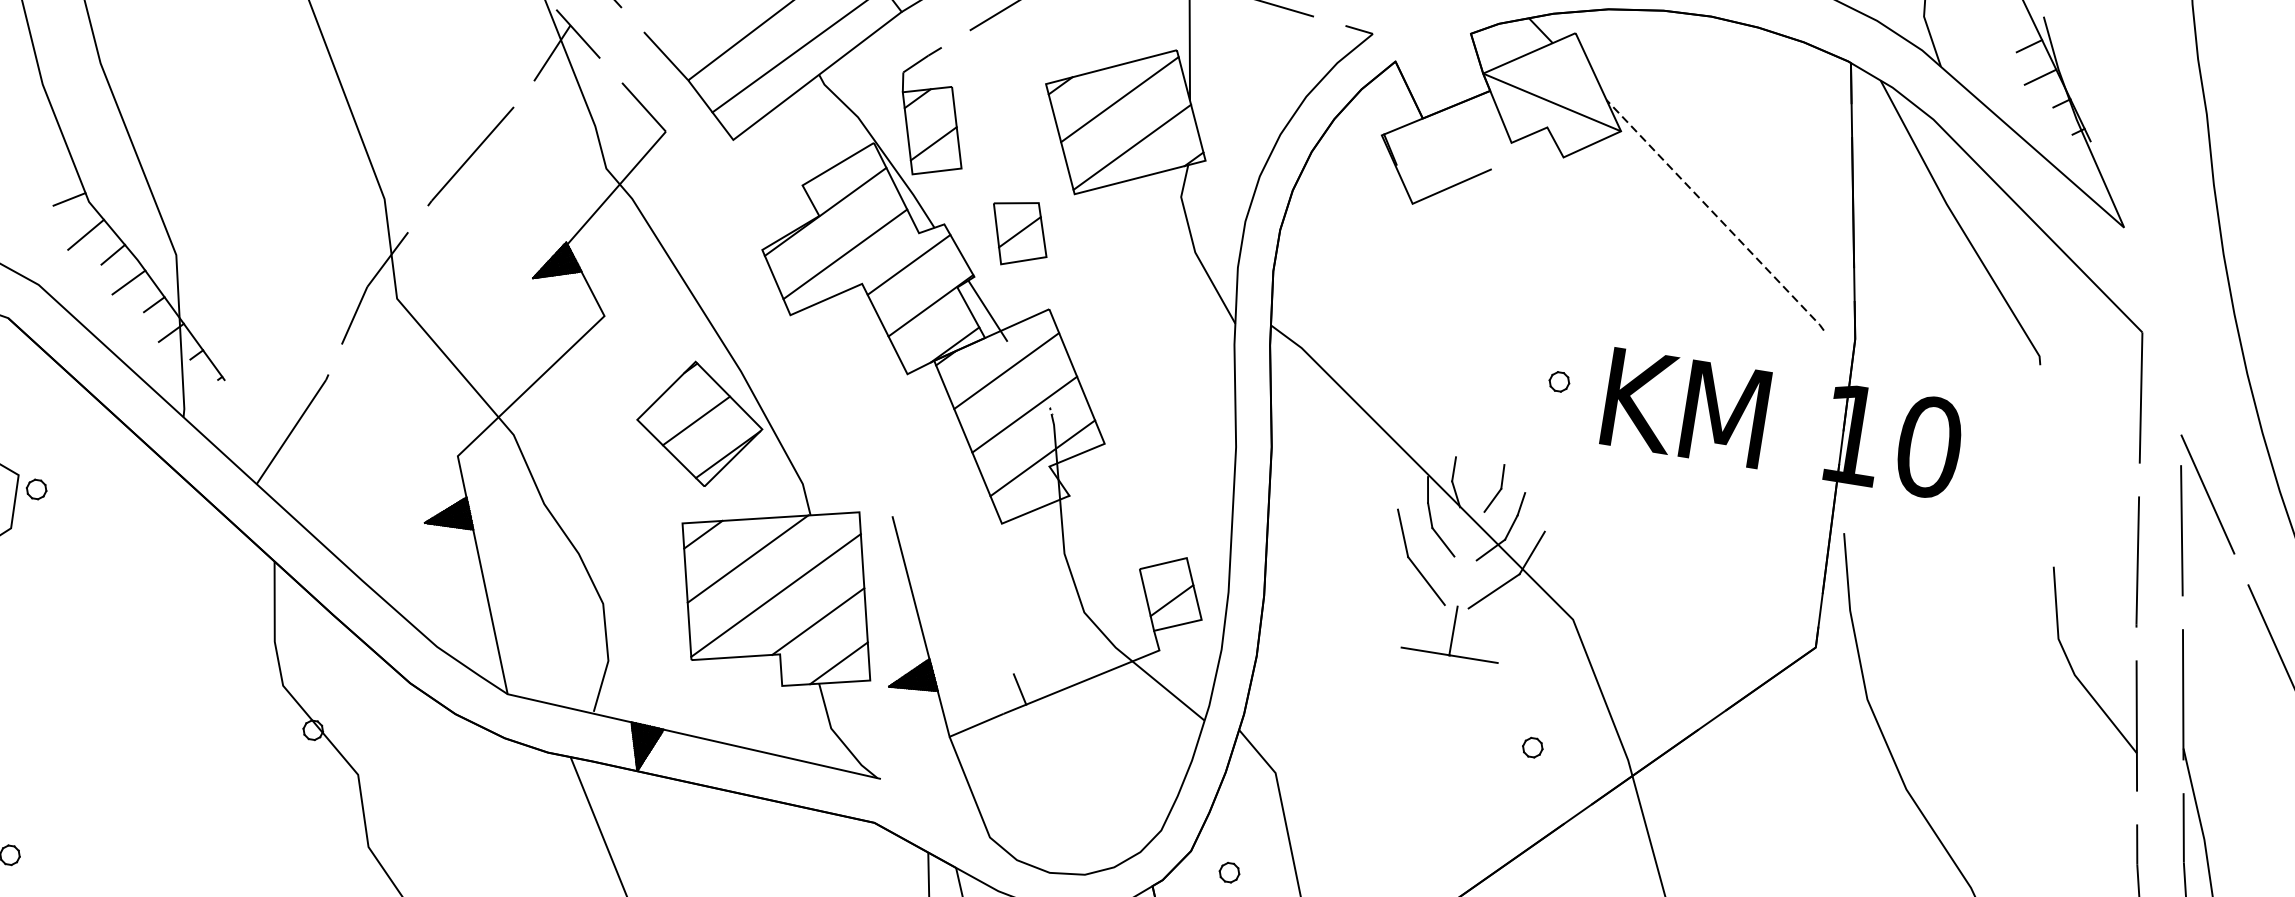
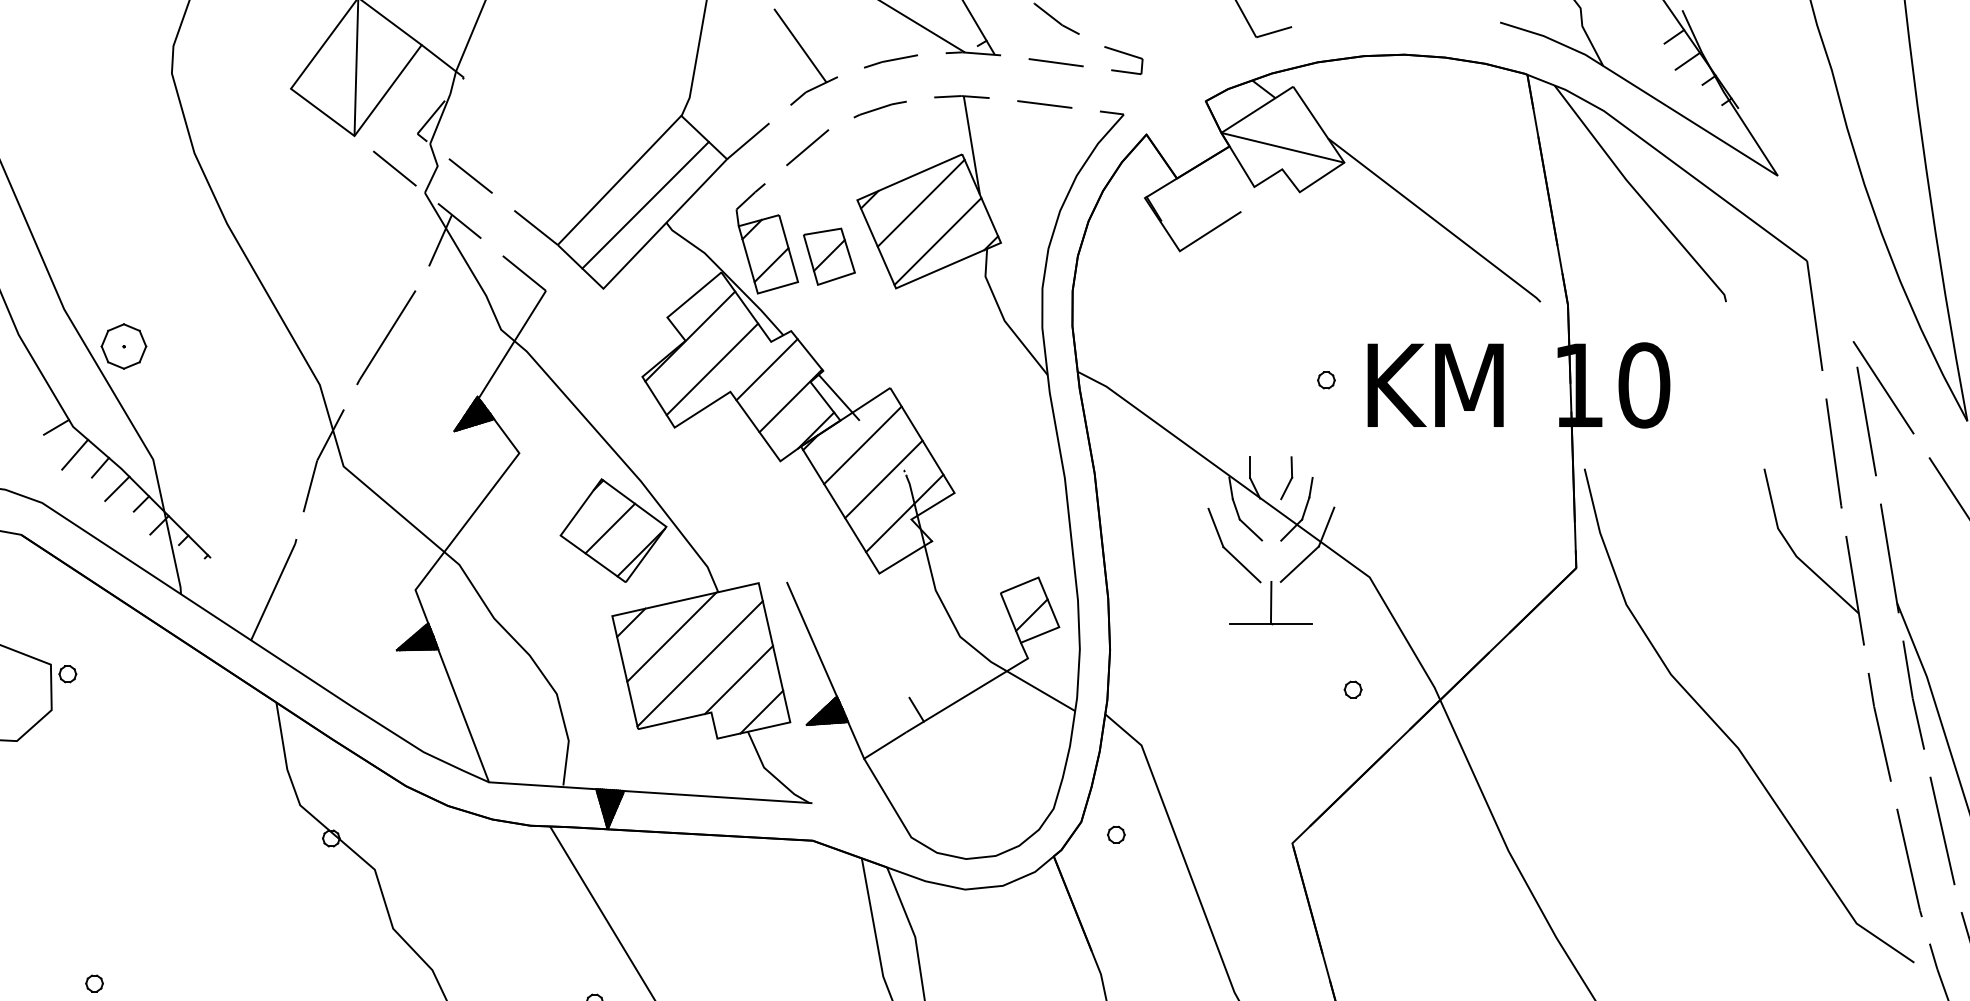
part: (162, 117) -> (123, 346), added
line: (1716, 215) -> (1435, 220), dashed -> solid
part: (1019, 233) -> (829, 256), moved

